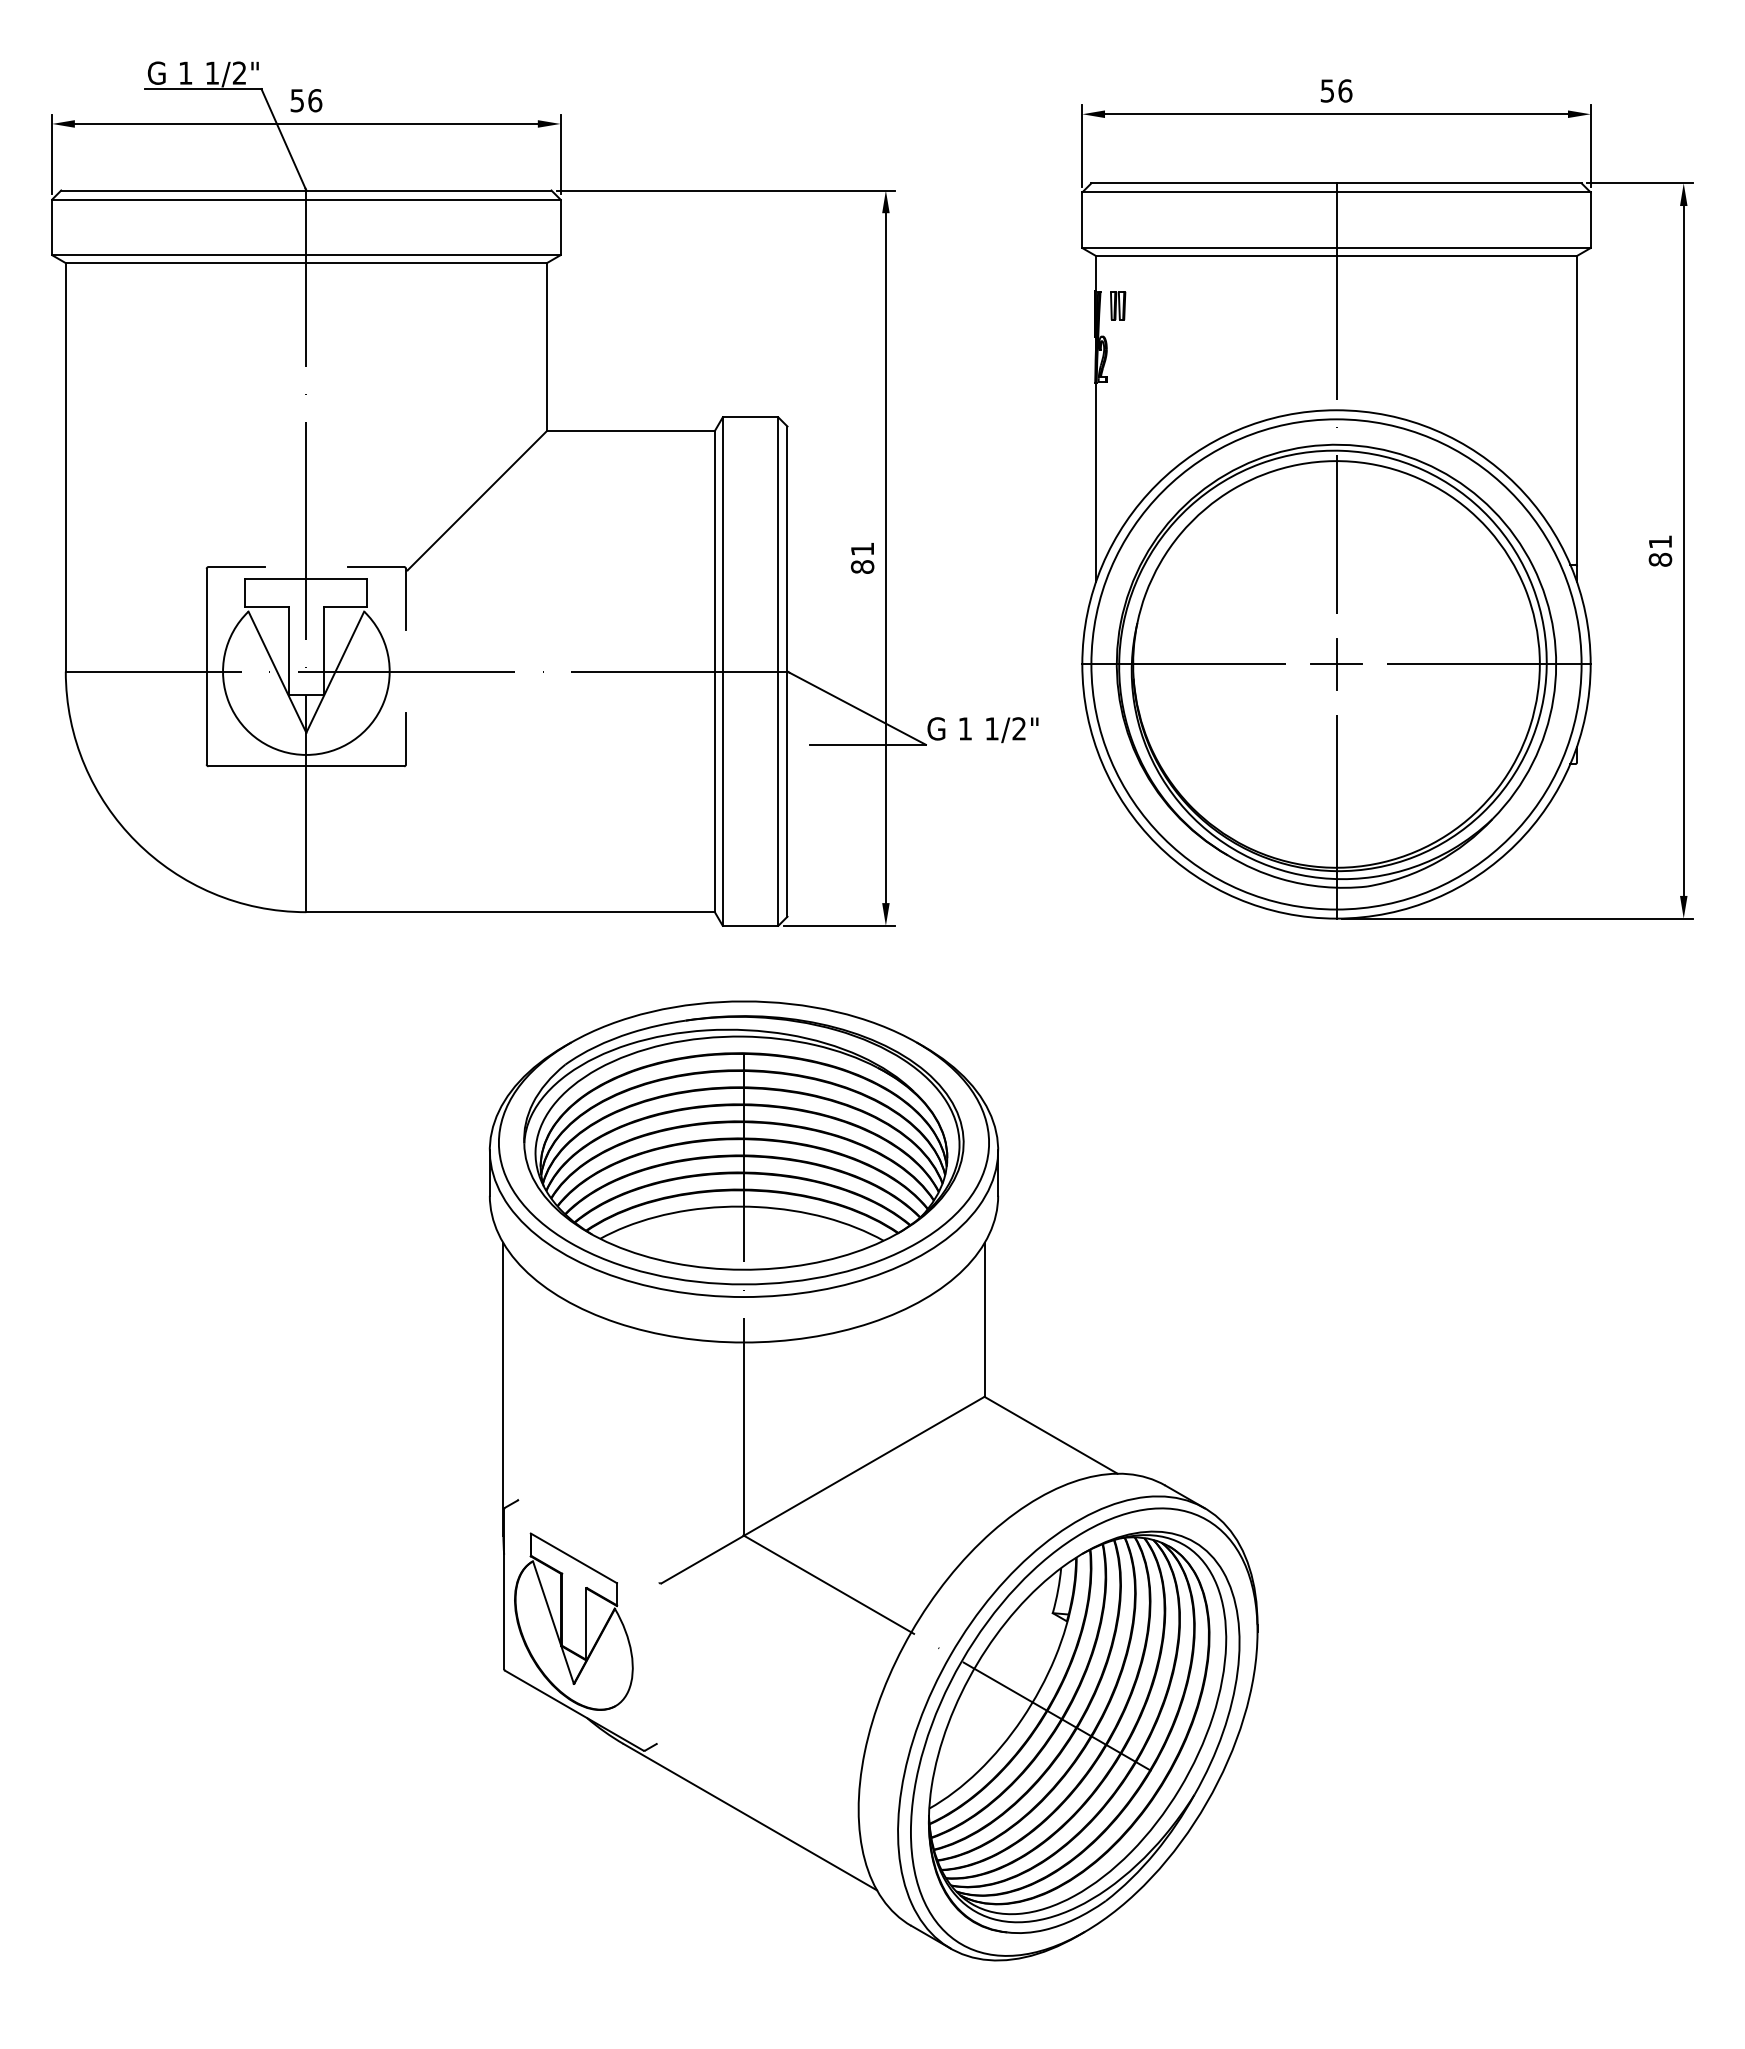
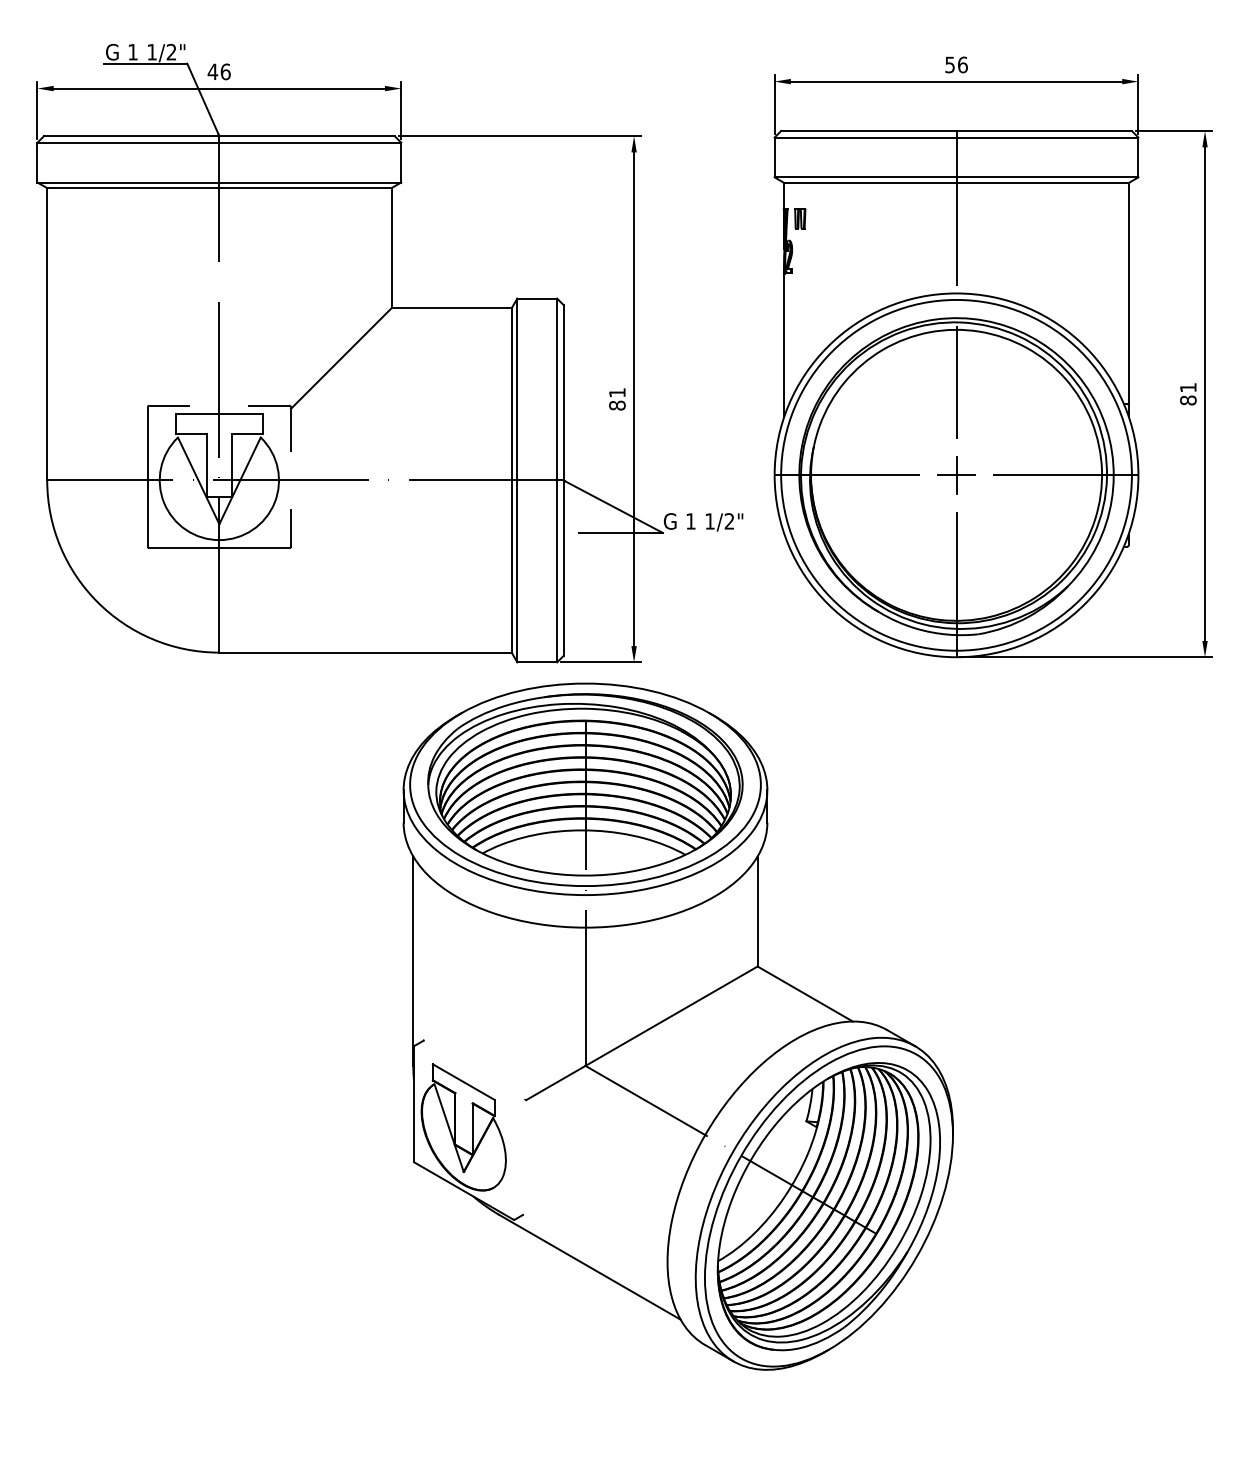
text: (297, 100) -> (213, 71), 56 -> 46
part: (873, 1480) -> (678, 1026), moved

